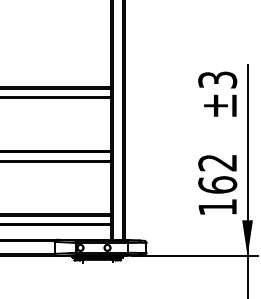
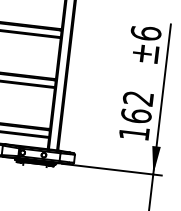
text: (217, 79) -> (145, 33), ±3 -> ±6

